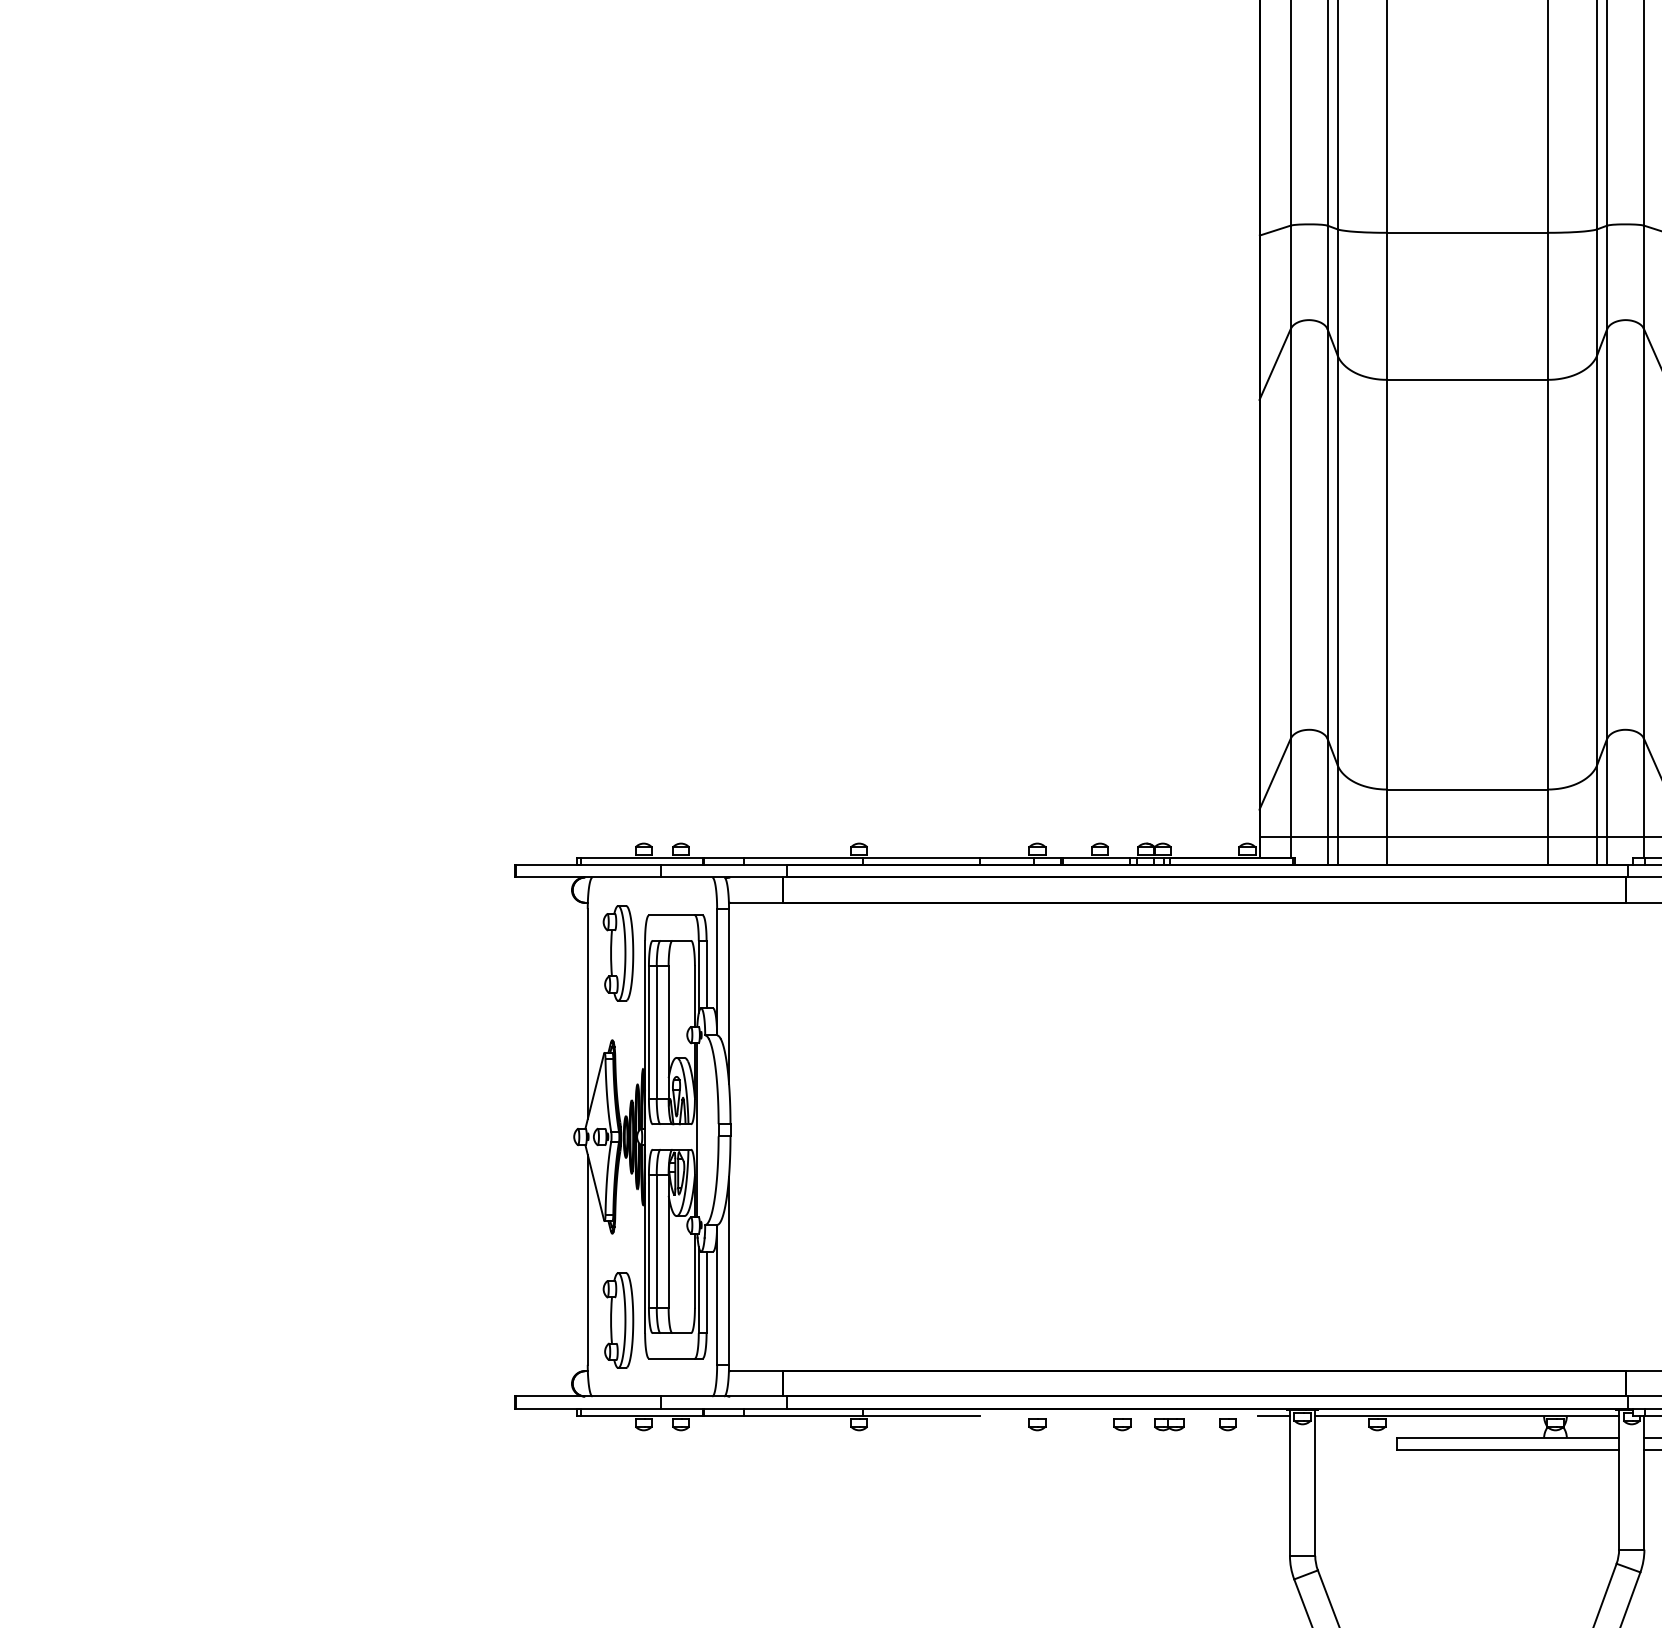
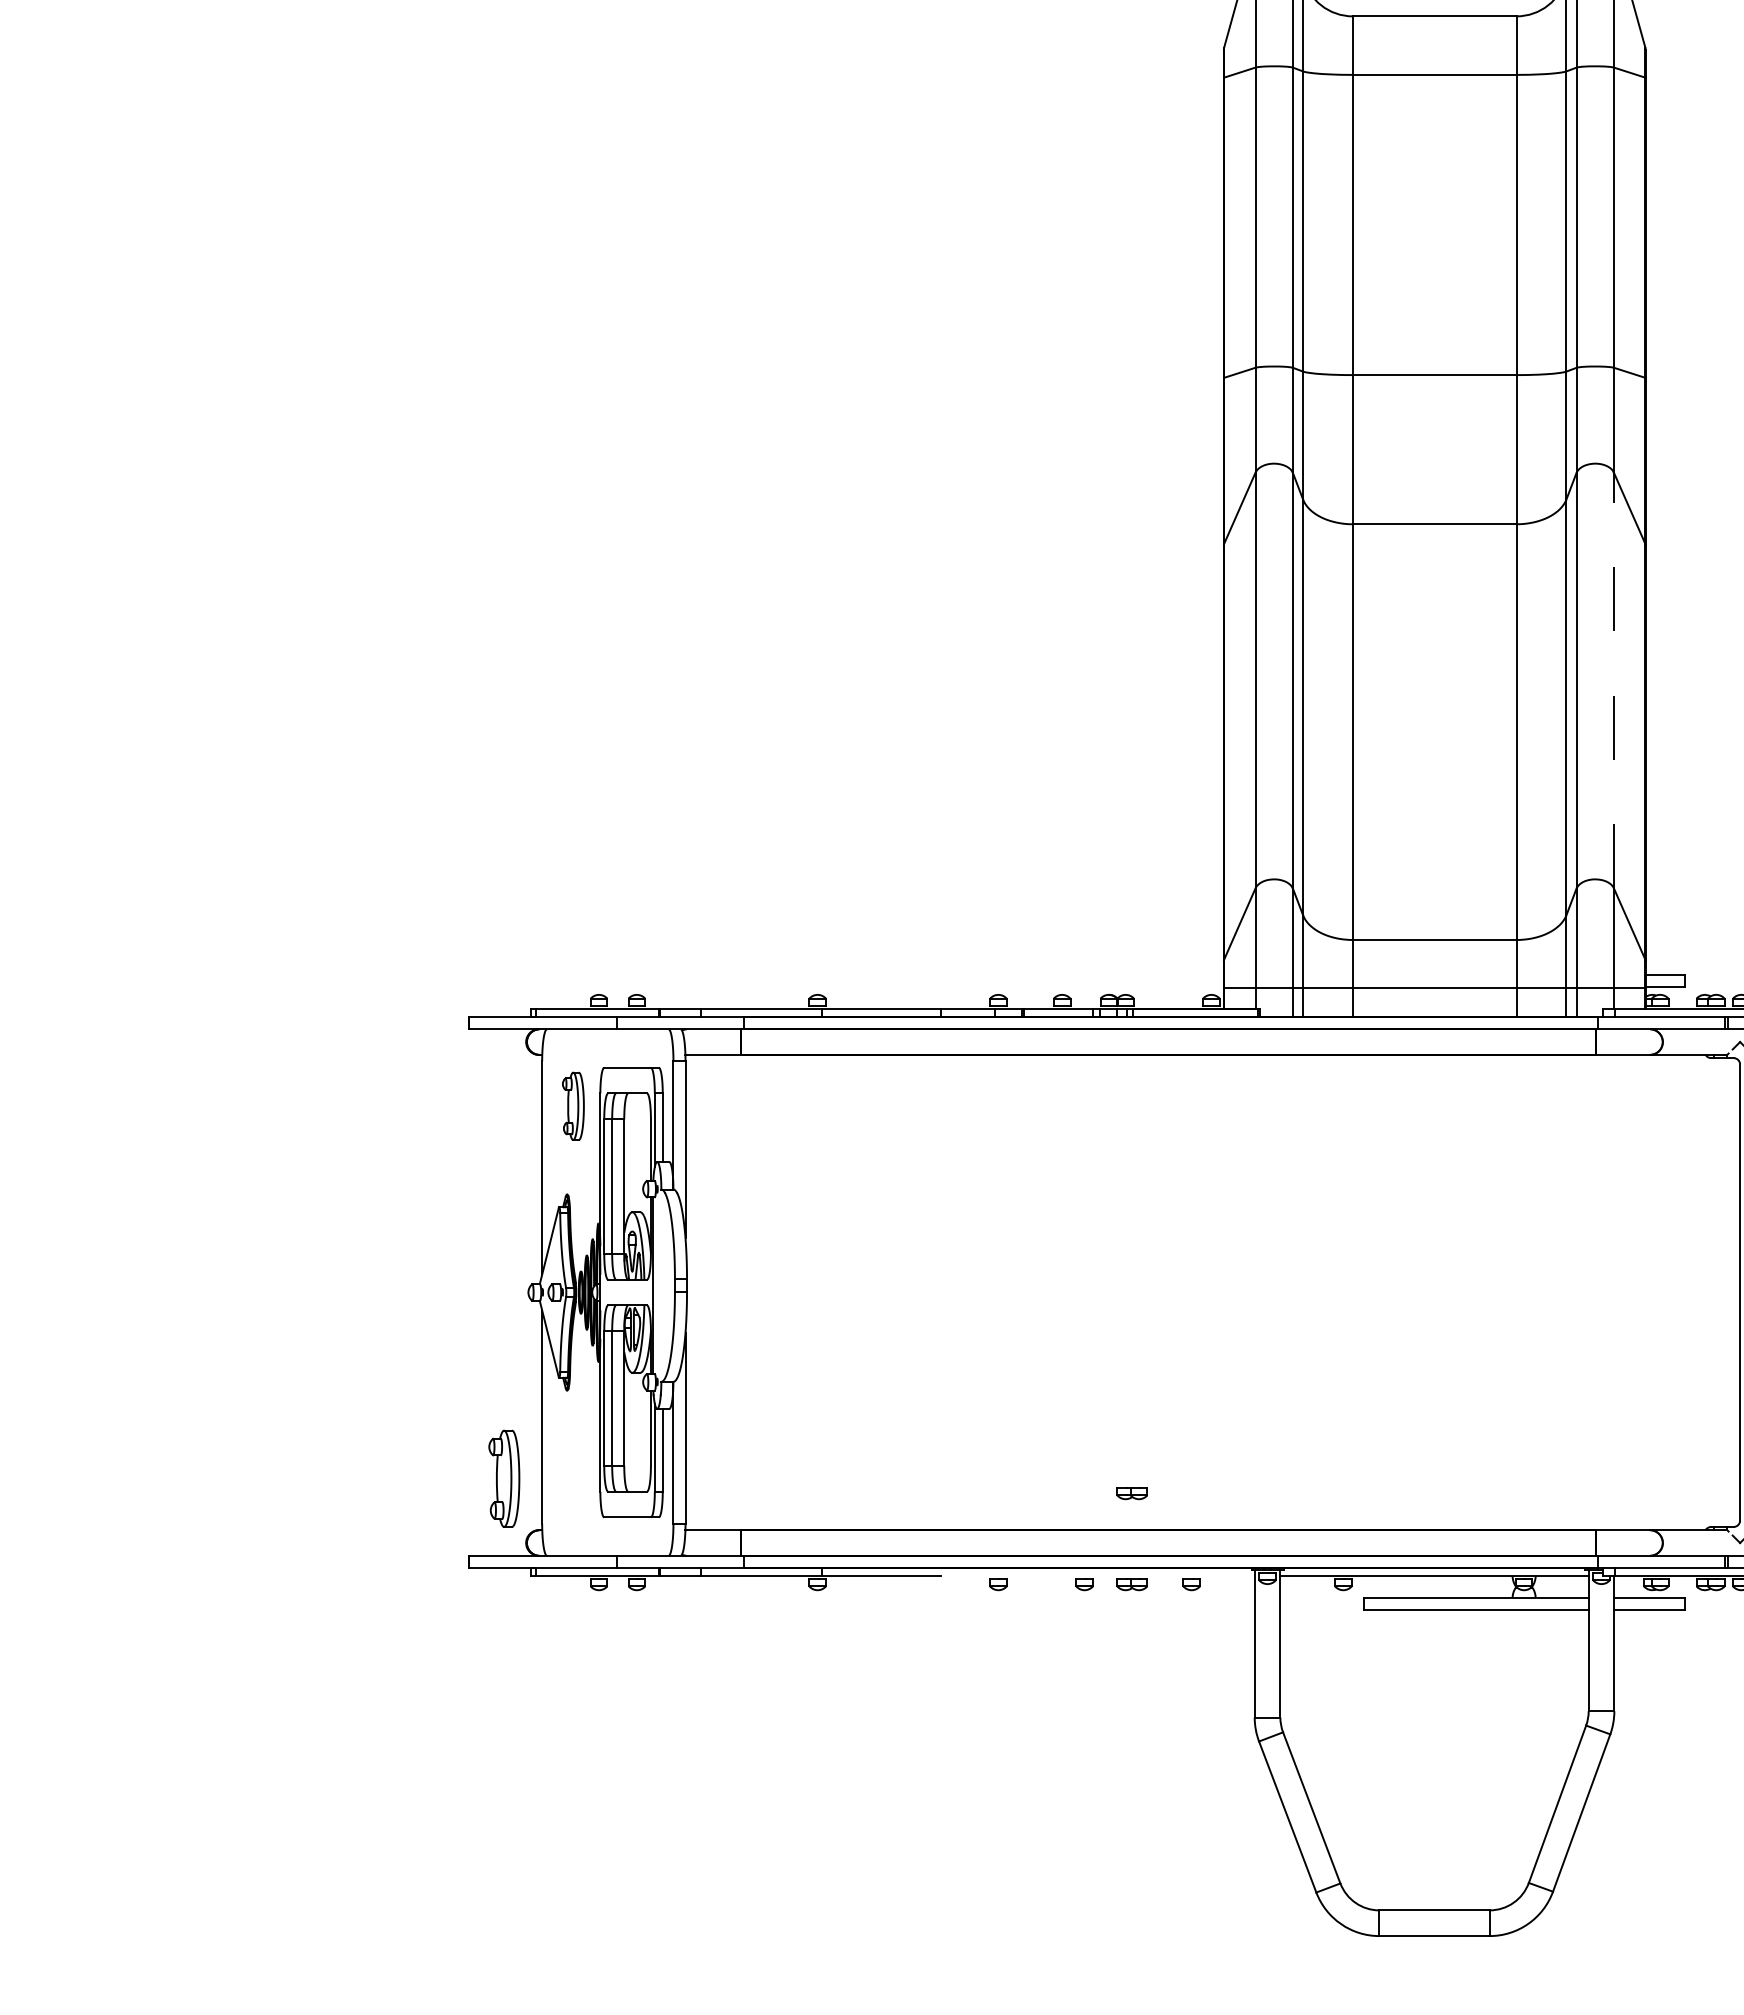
line: (1643, 533) -> (1613, 680), solid -> dashed
part: (618, 953) -> (573, 1106), size x0.7
part: (618, 1320) -> (504, 1478), moved
part: (1168, 1335) -> (1131, 1493), added
line: (1273, 1416) -> (1238, 1576), removed

